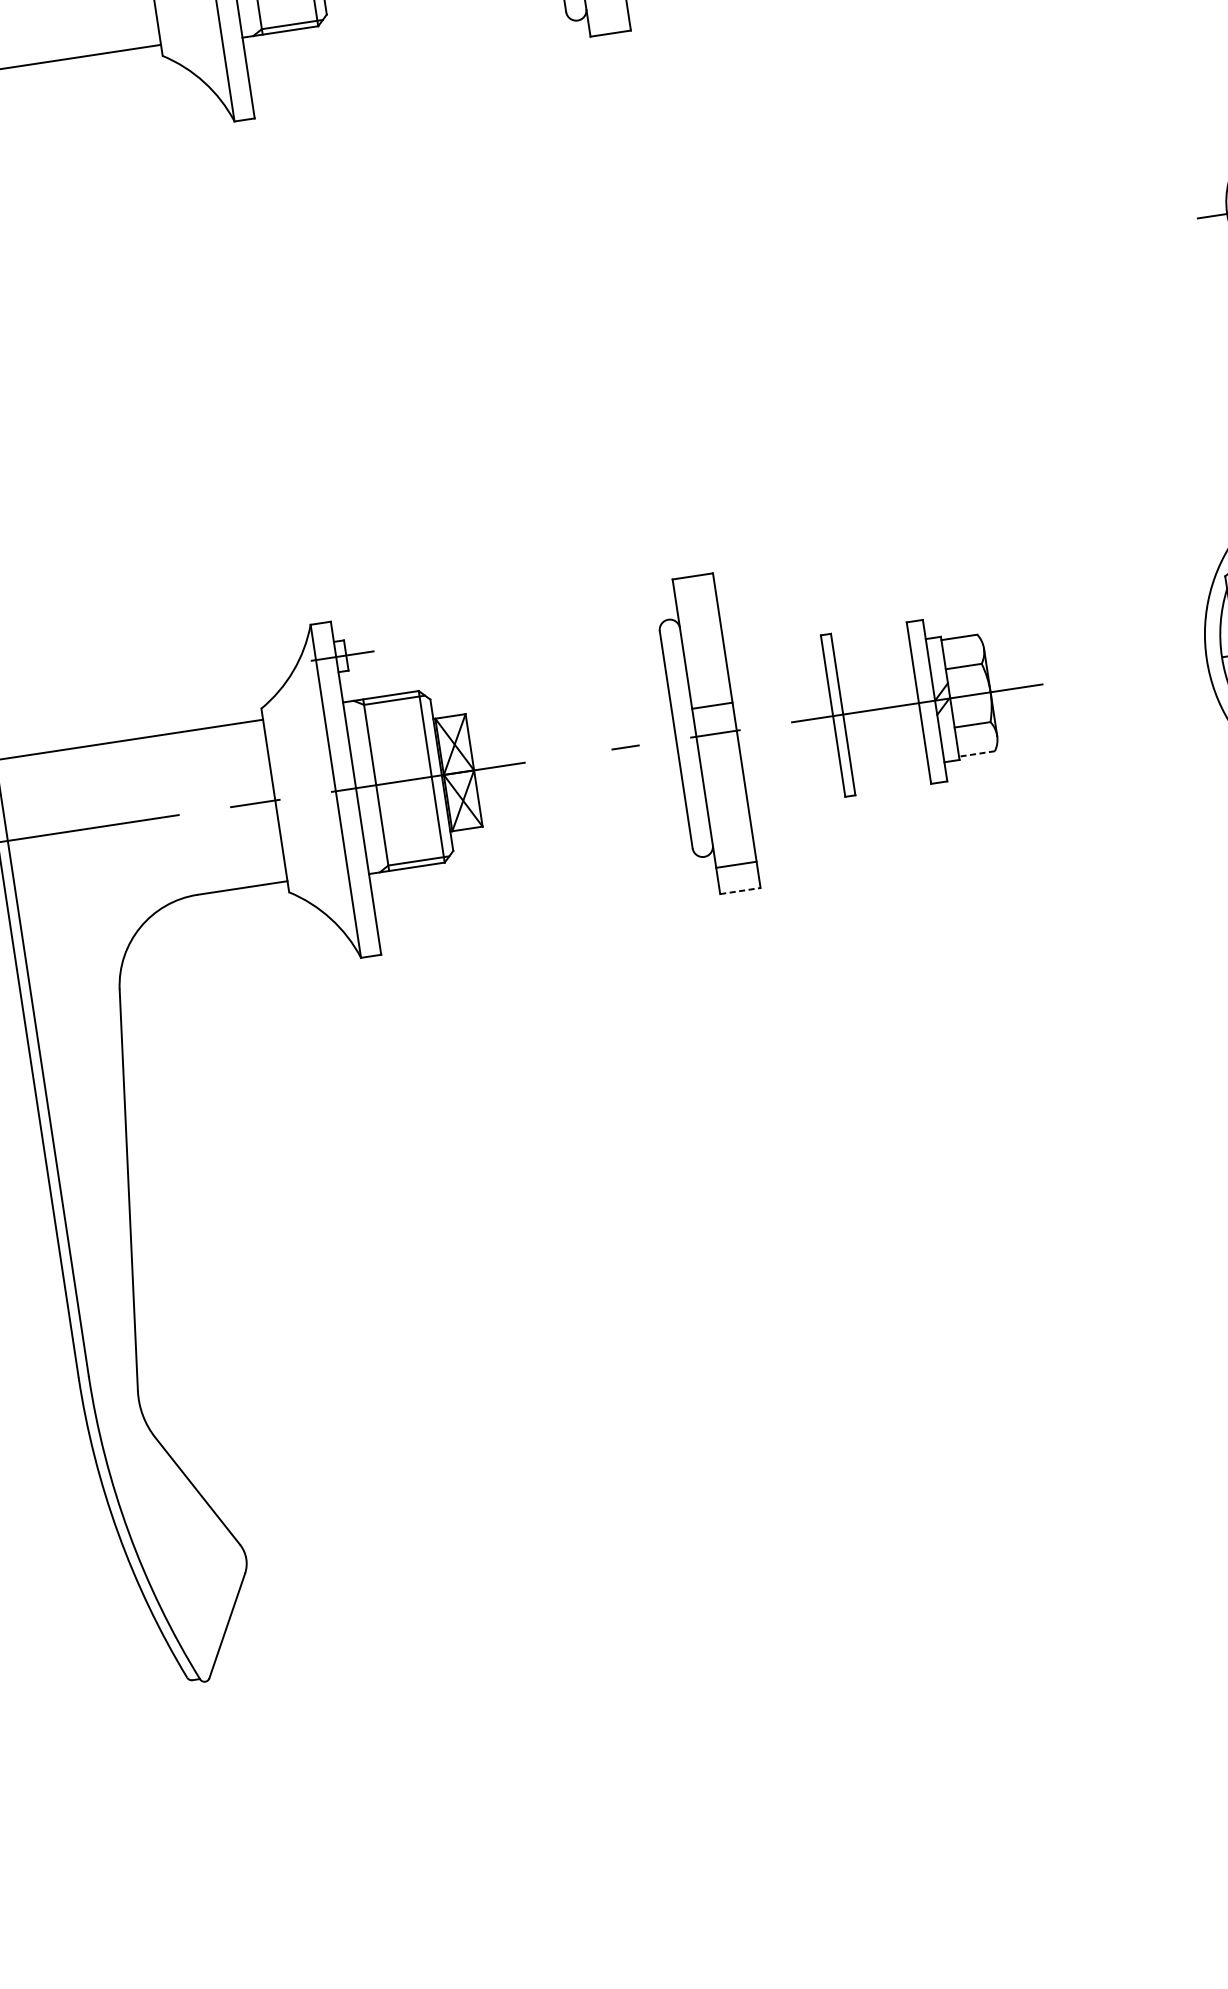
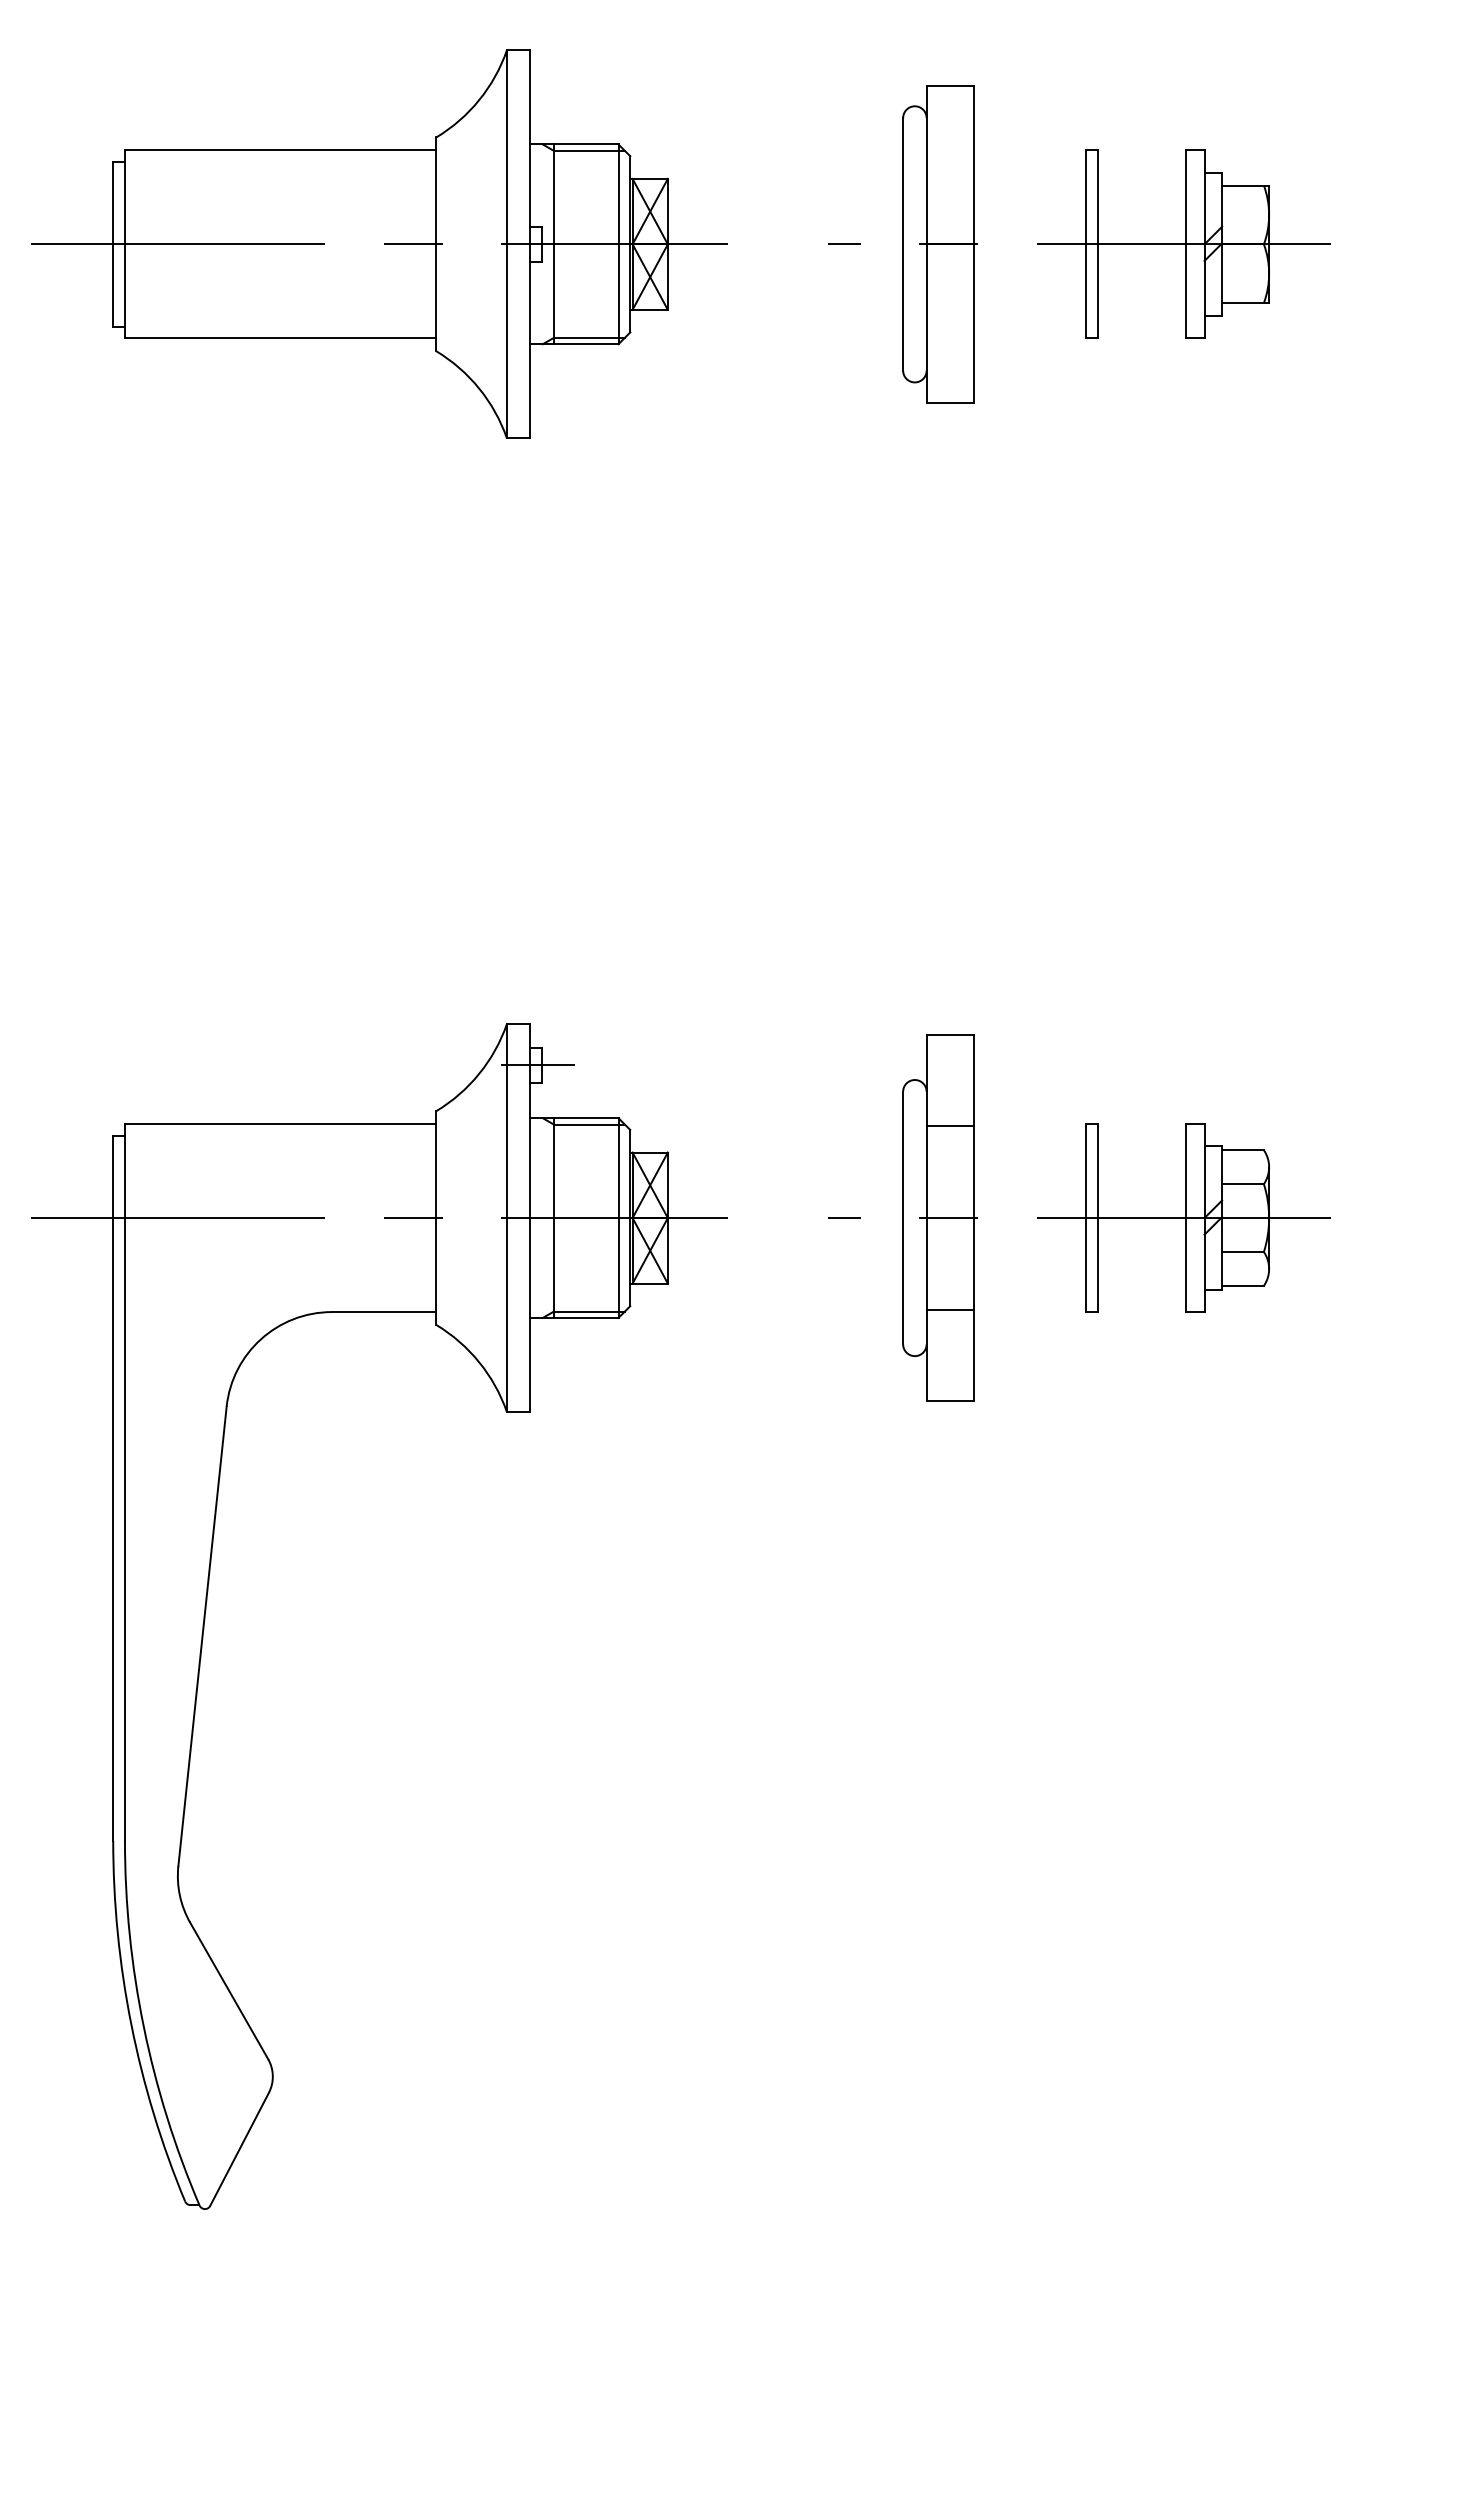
line: (711, 705) -> (949, 1126), moved
line: (977, 753) -> (1243, 1285), dashed -> solid
line: (735, 864) -> (949, 1309), moved
line: (740, 891) -> (950, 1401), dashed -> solid

